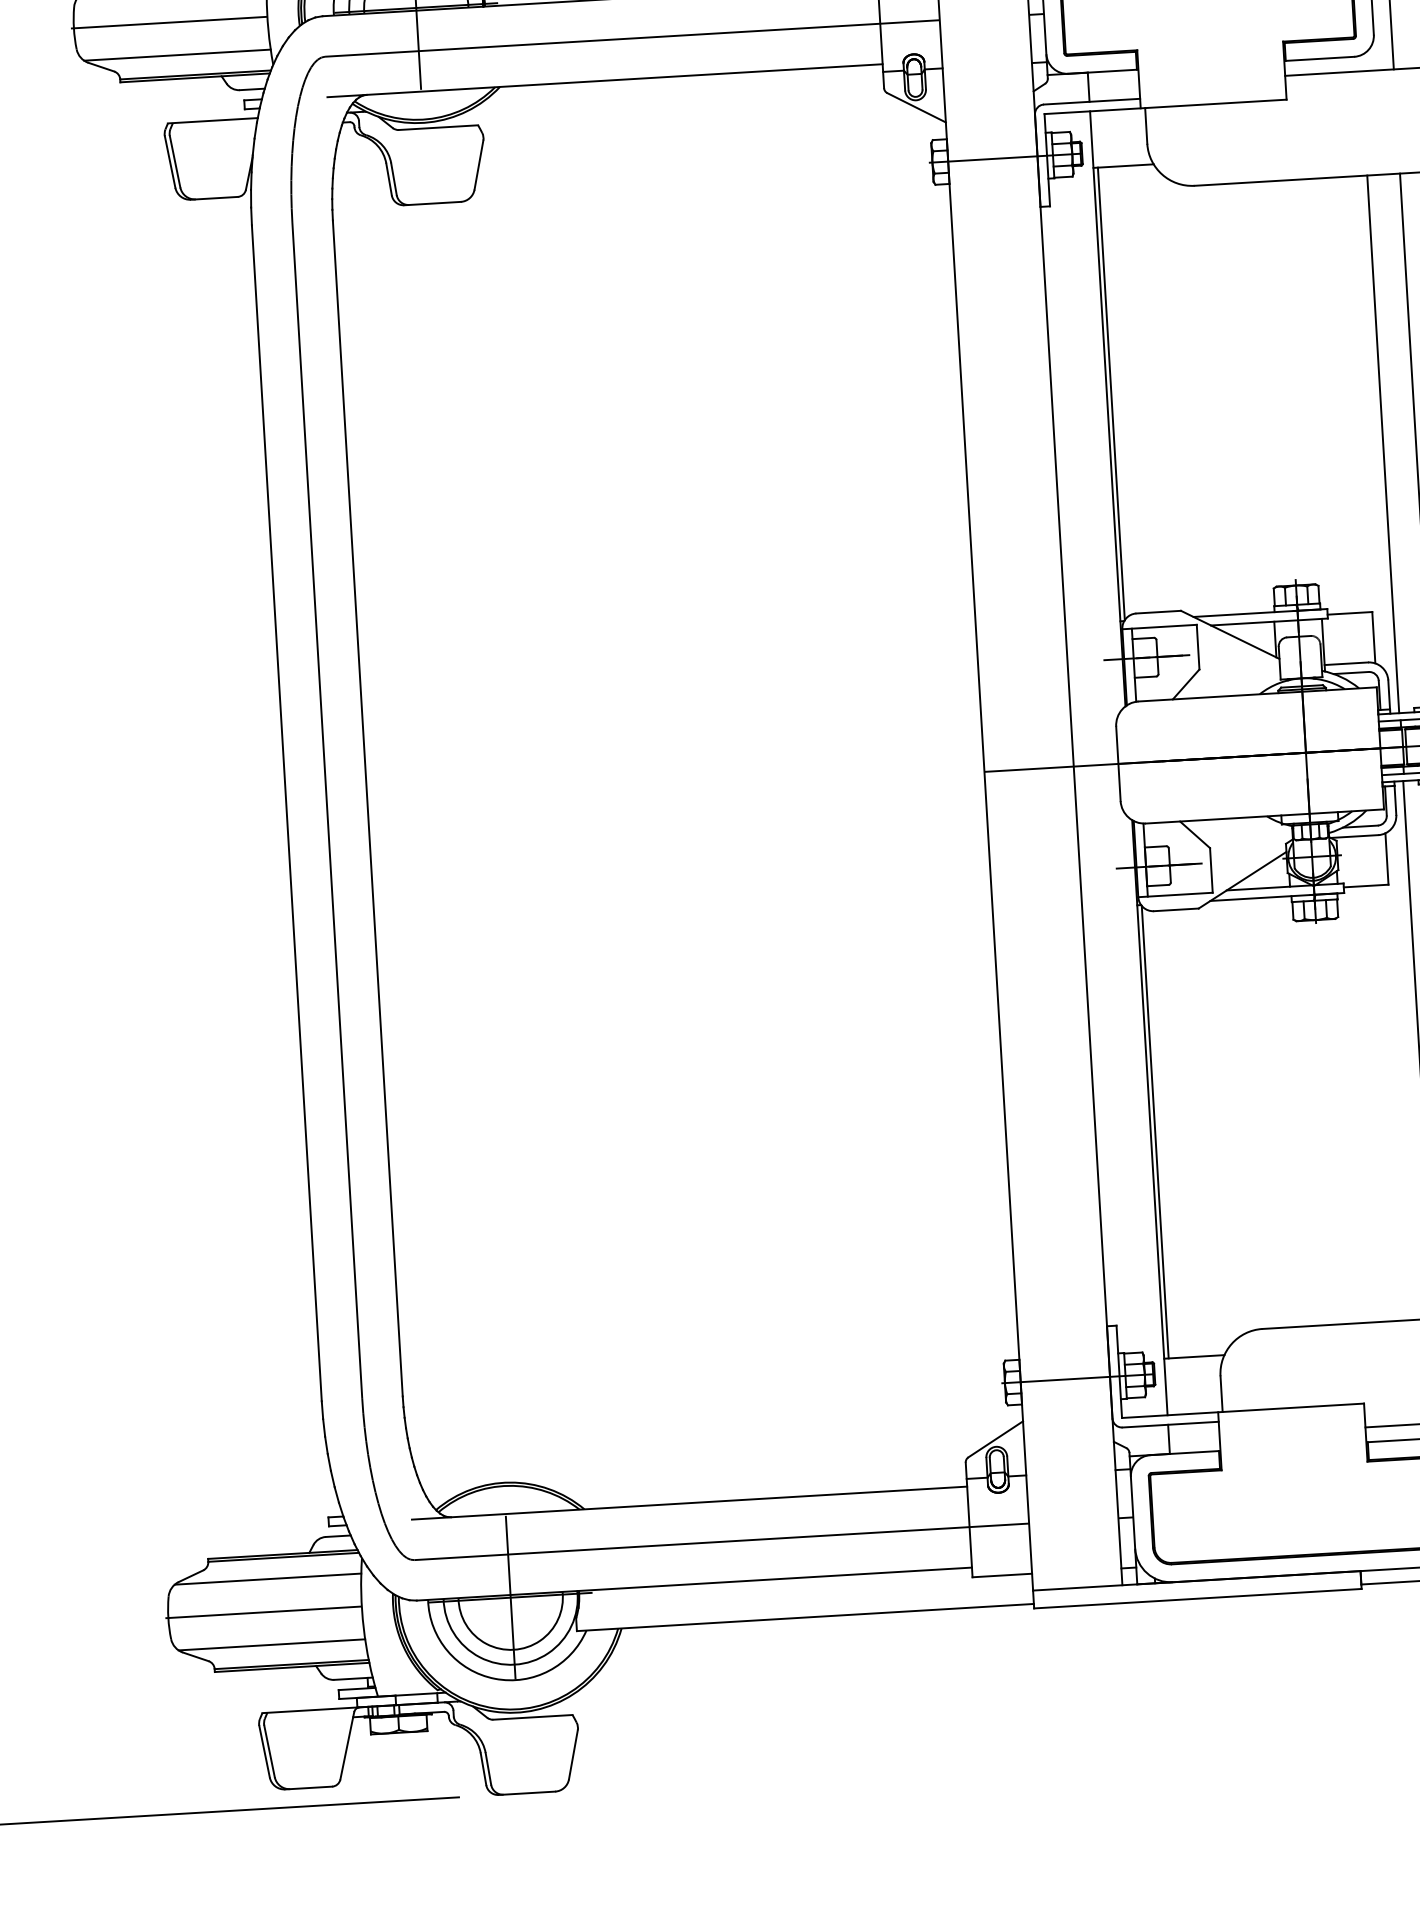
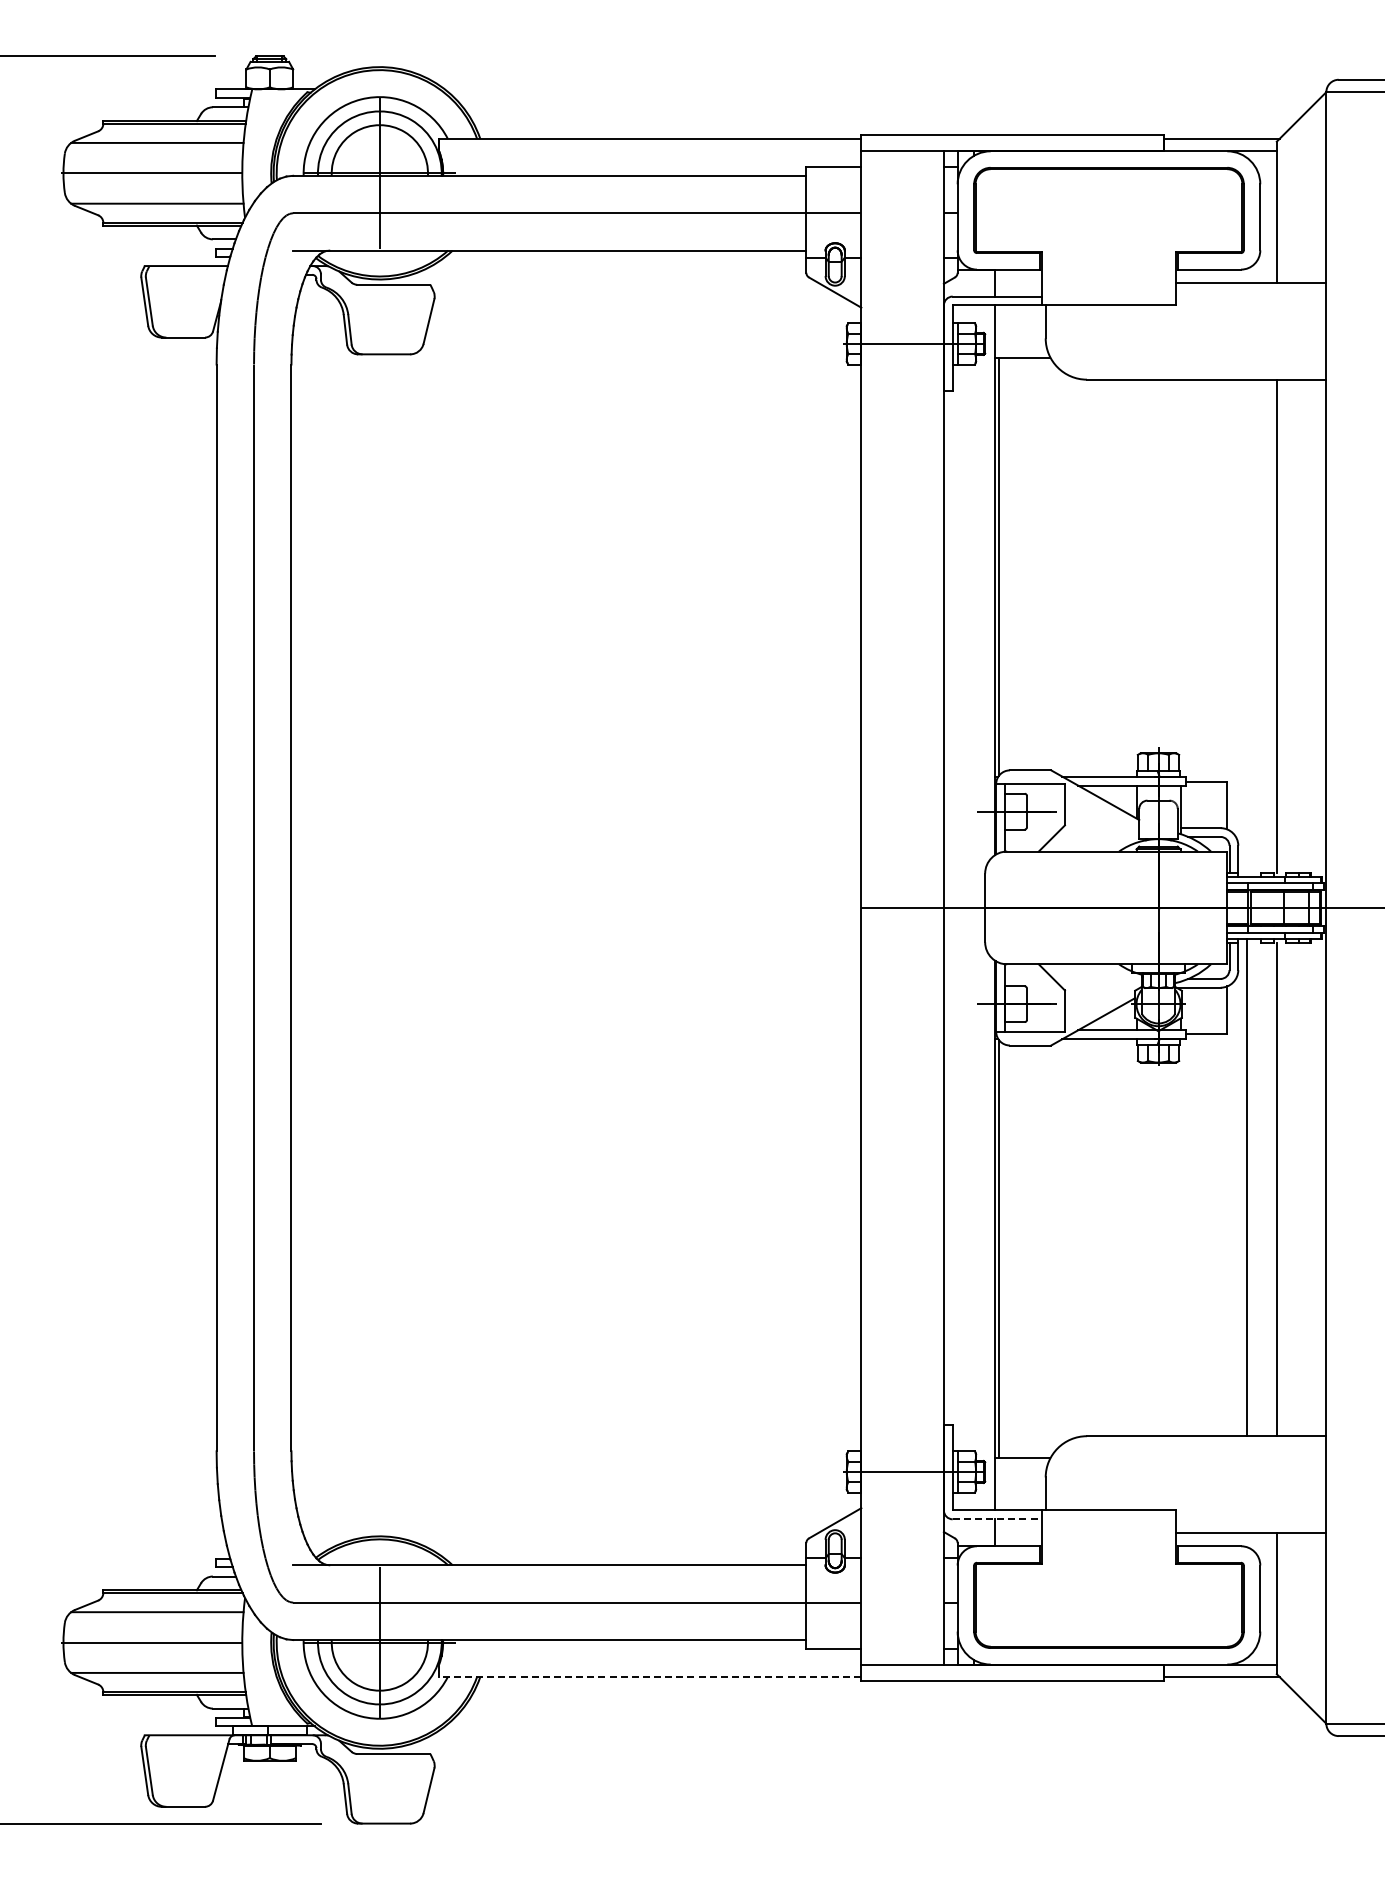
line: (1383, 443) -> (1246, 627), removed
line: (1171, 1424) -> (997, 1519), solid -> dashed
line: (804, 1617) -> (649, 1676), solid -> dashed

